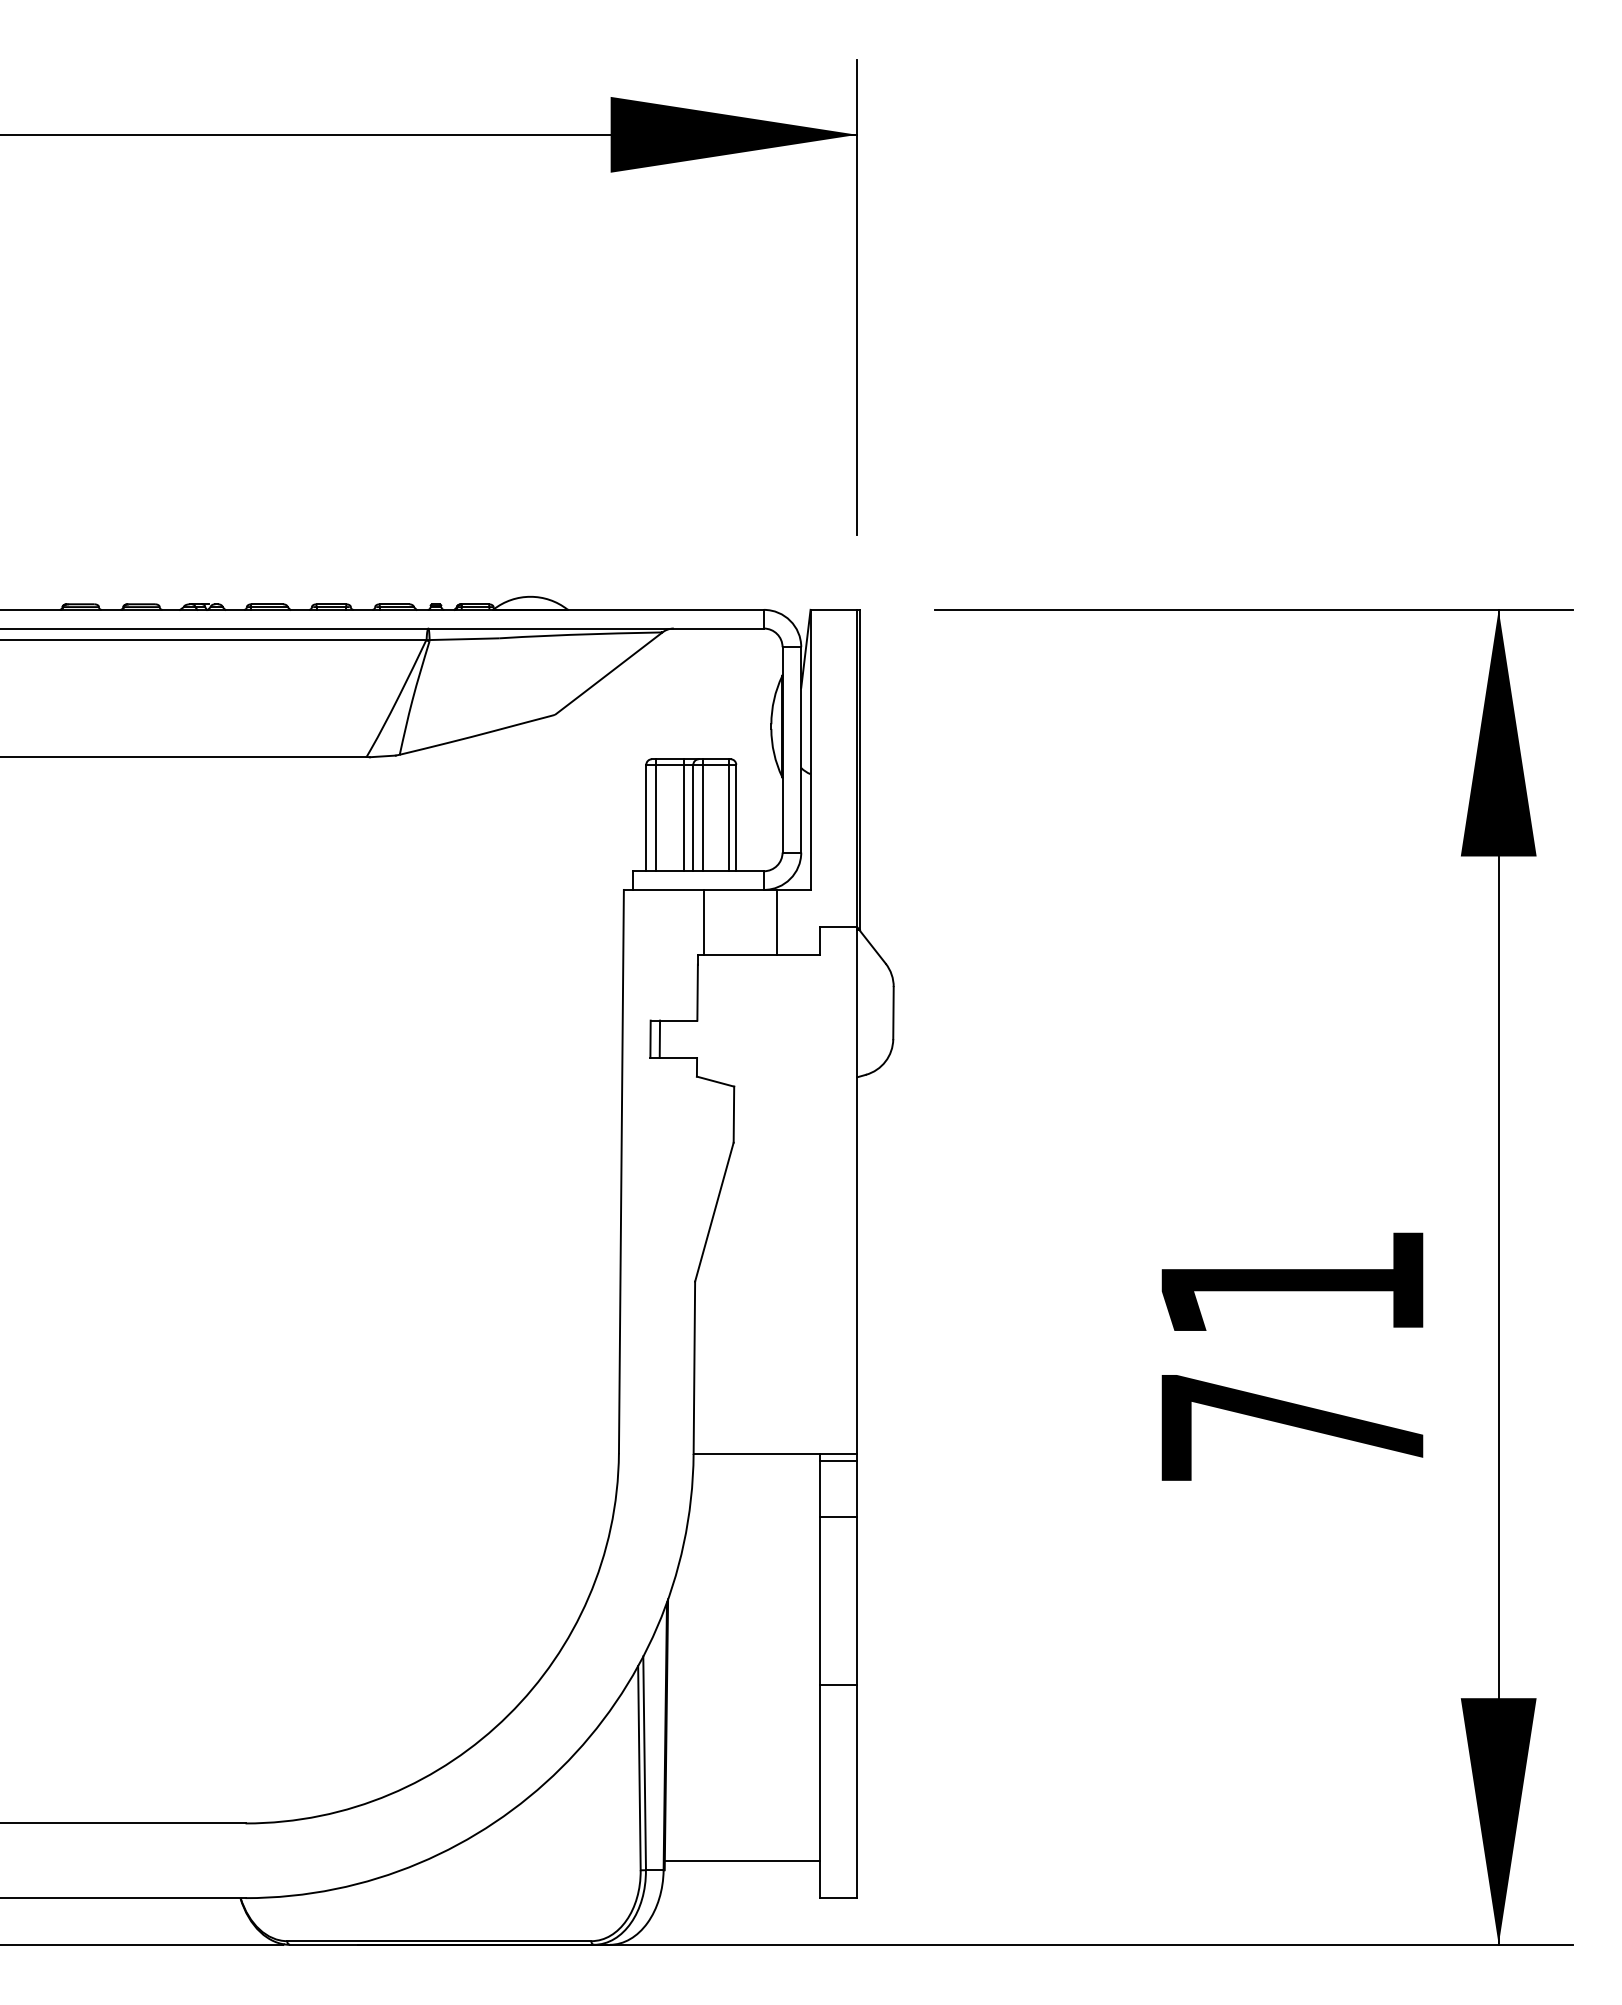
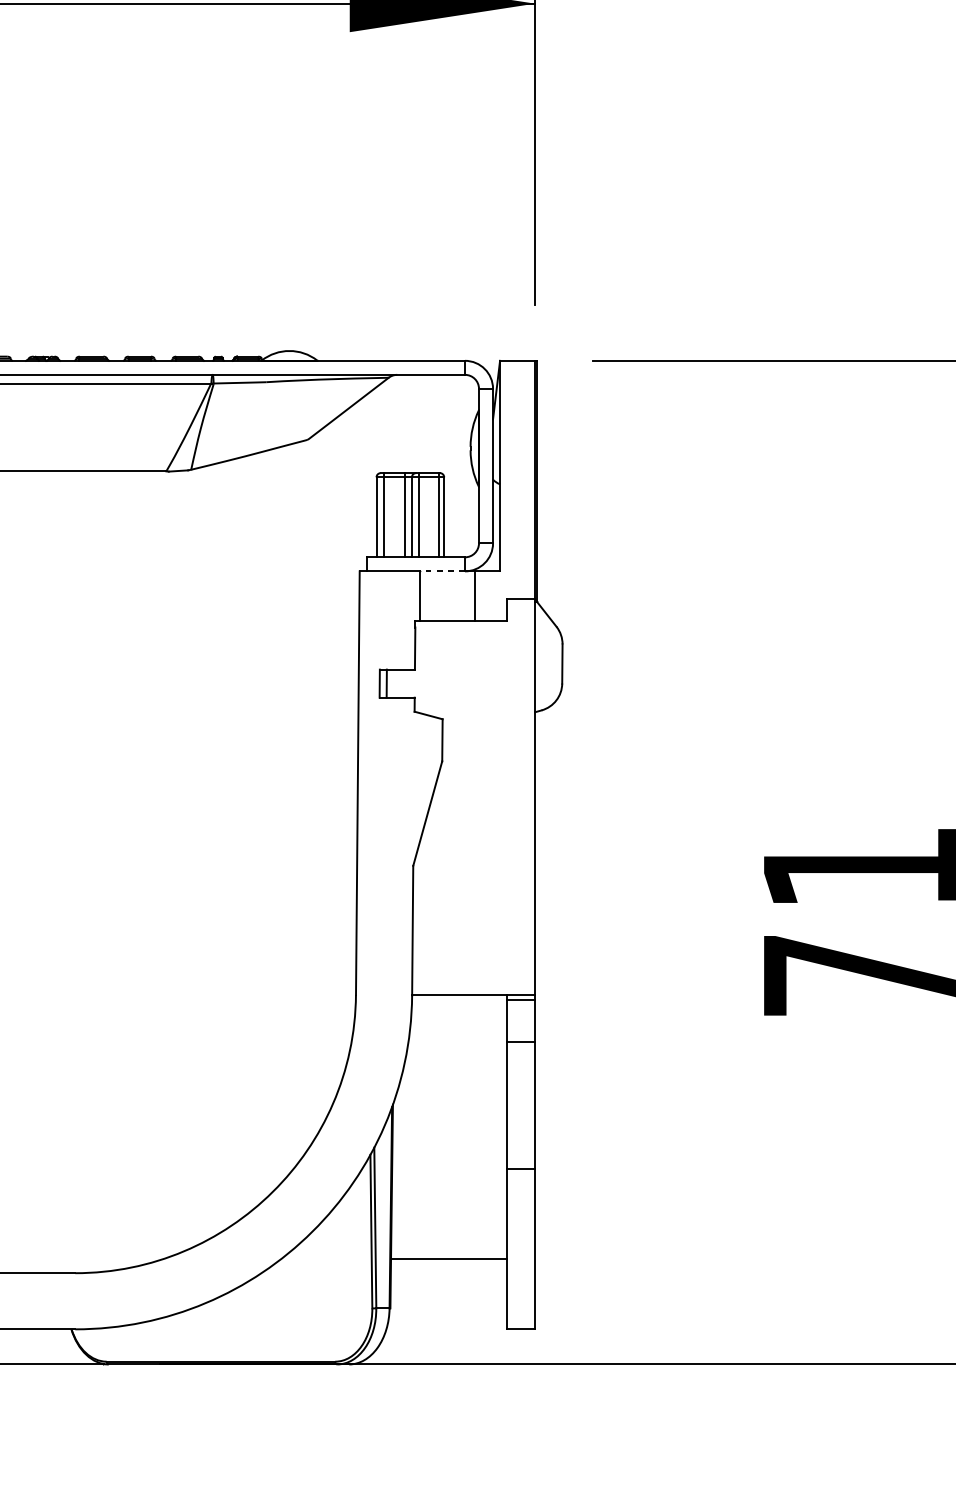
line: (734, 889) -> (442, 571), solid -> dashed
line: (741, 1860) -> (448, 1258), moved

